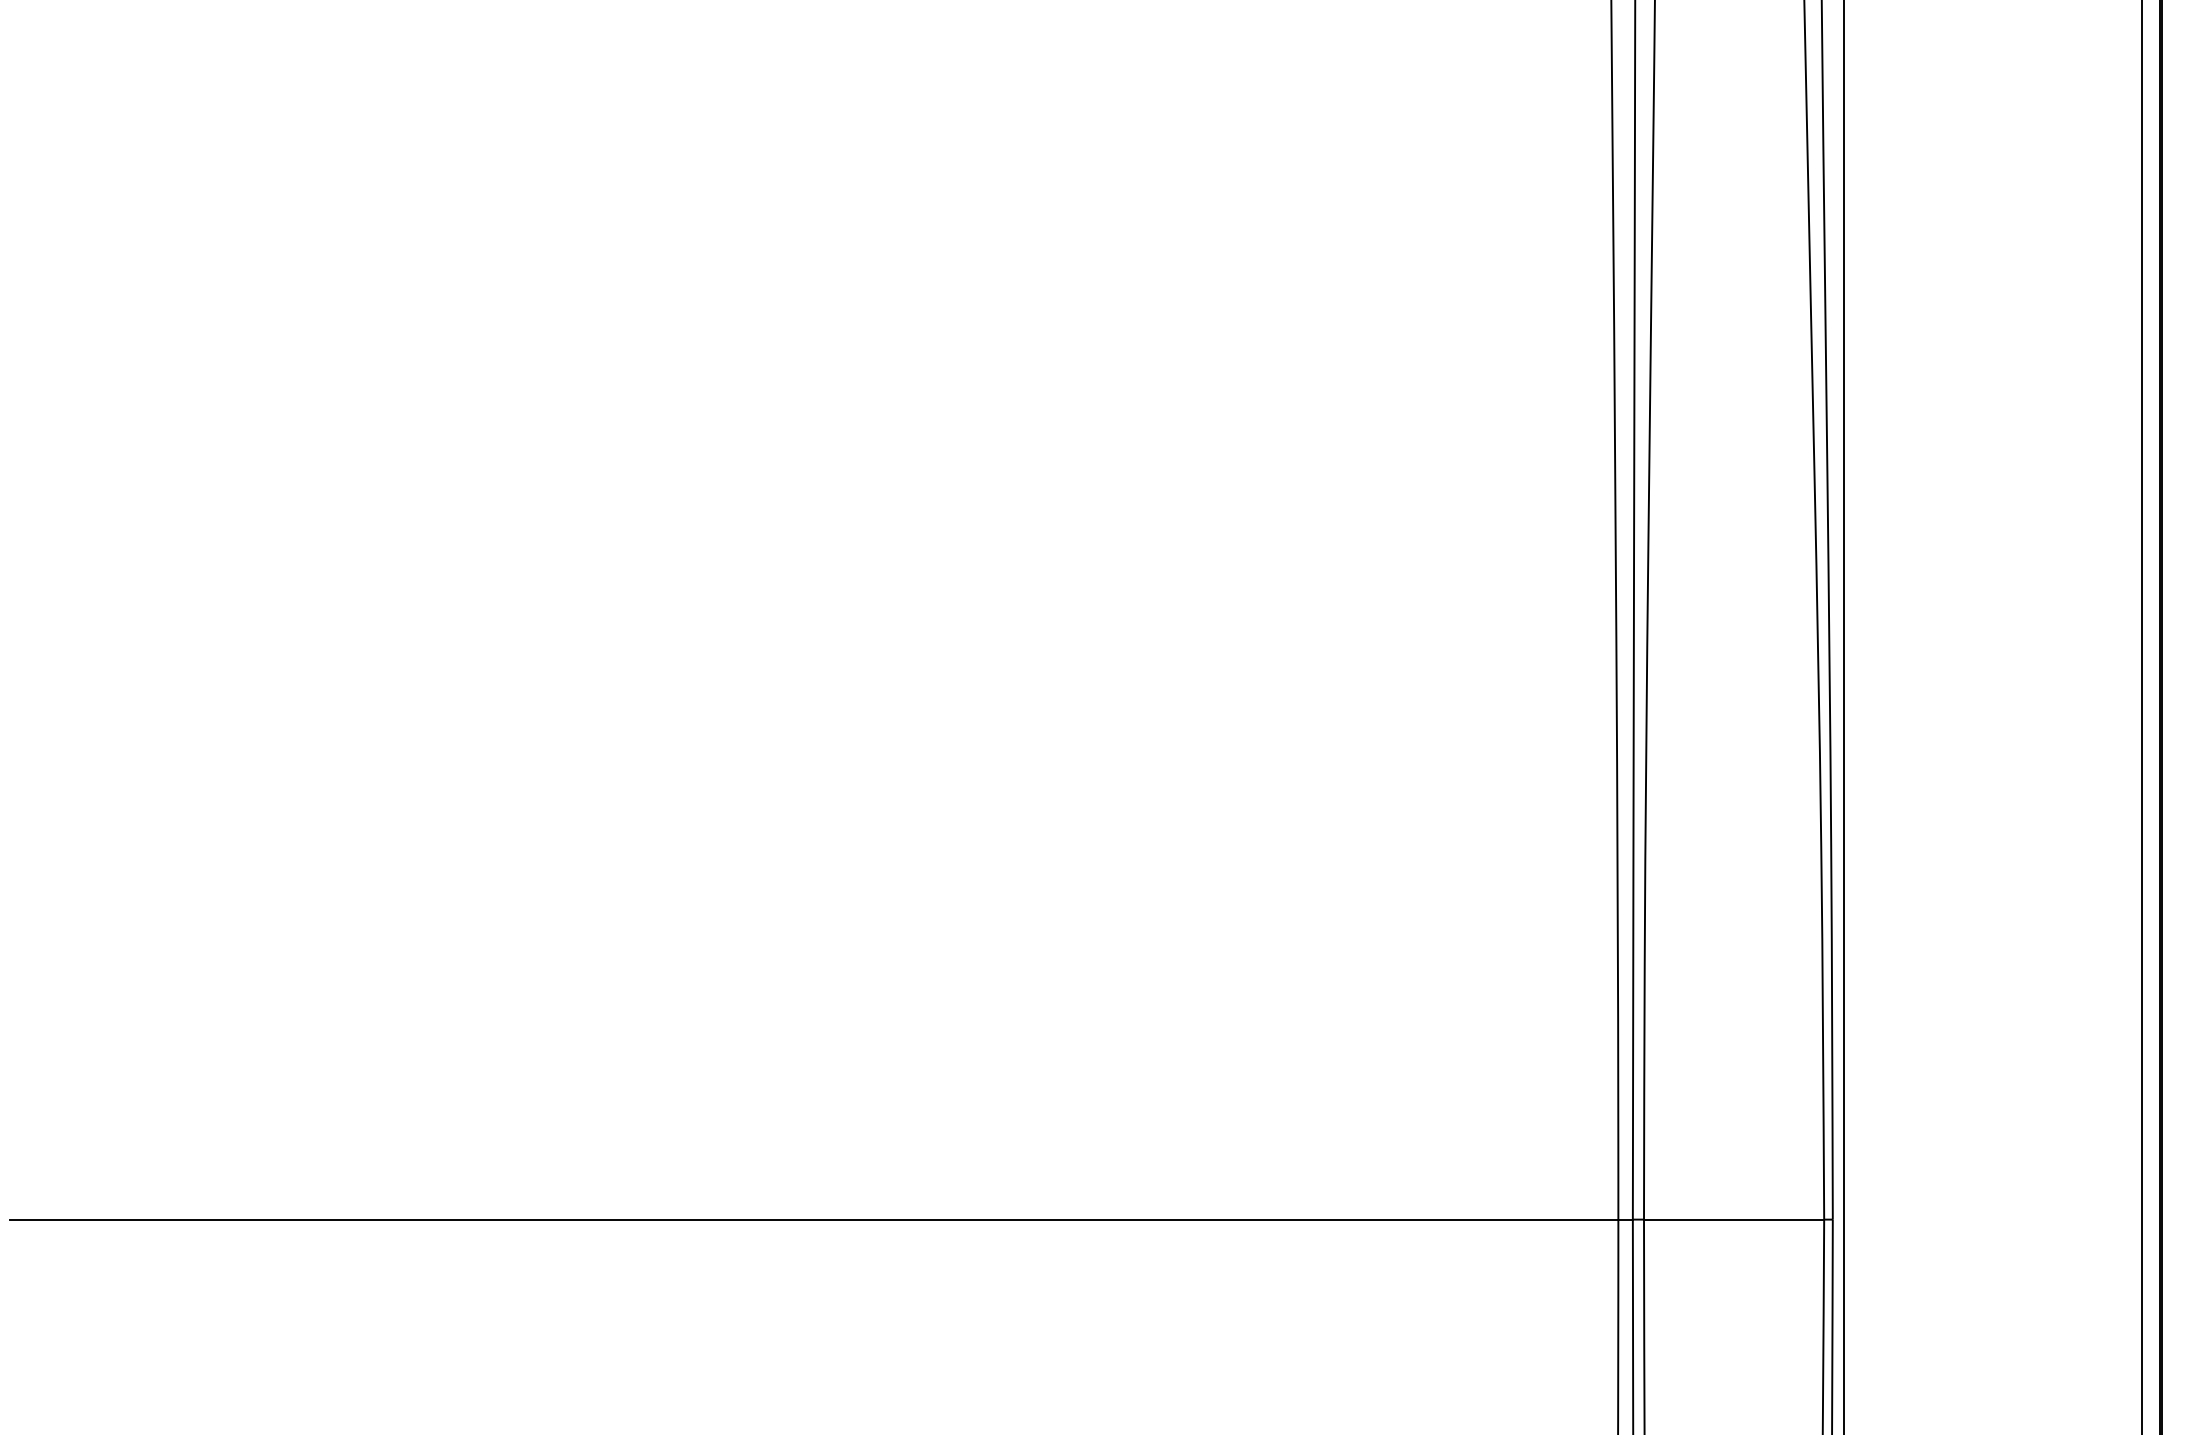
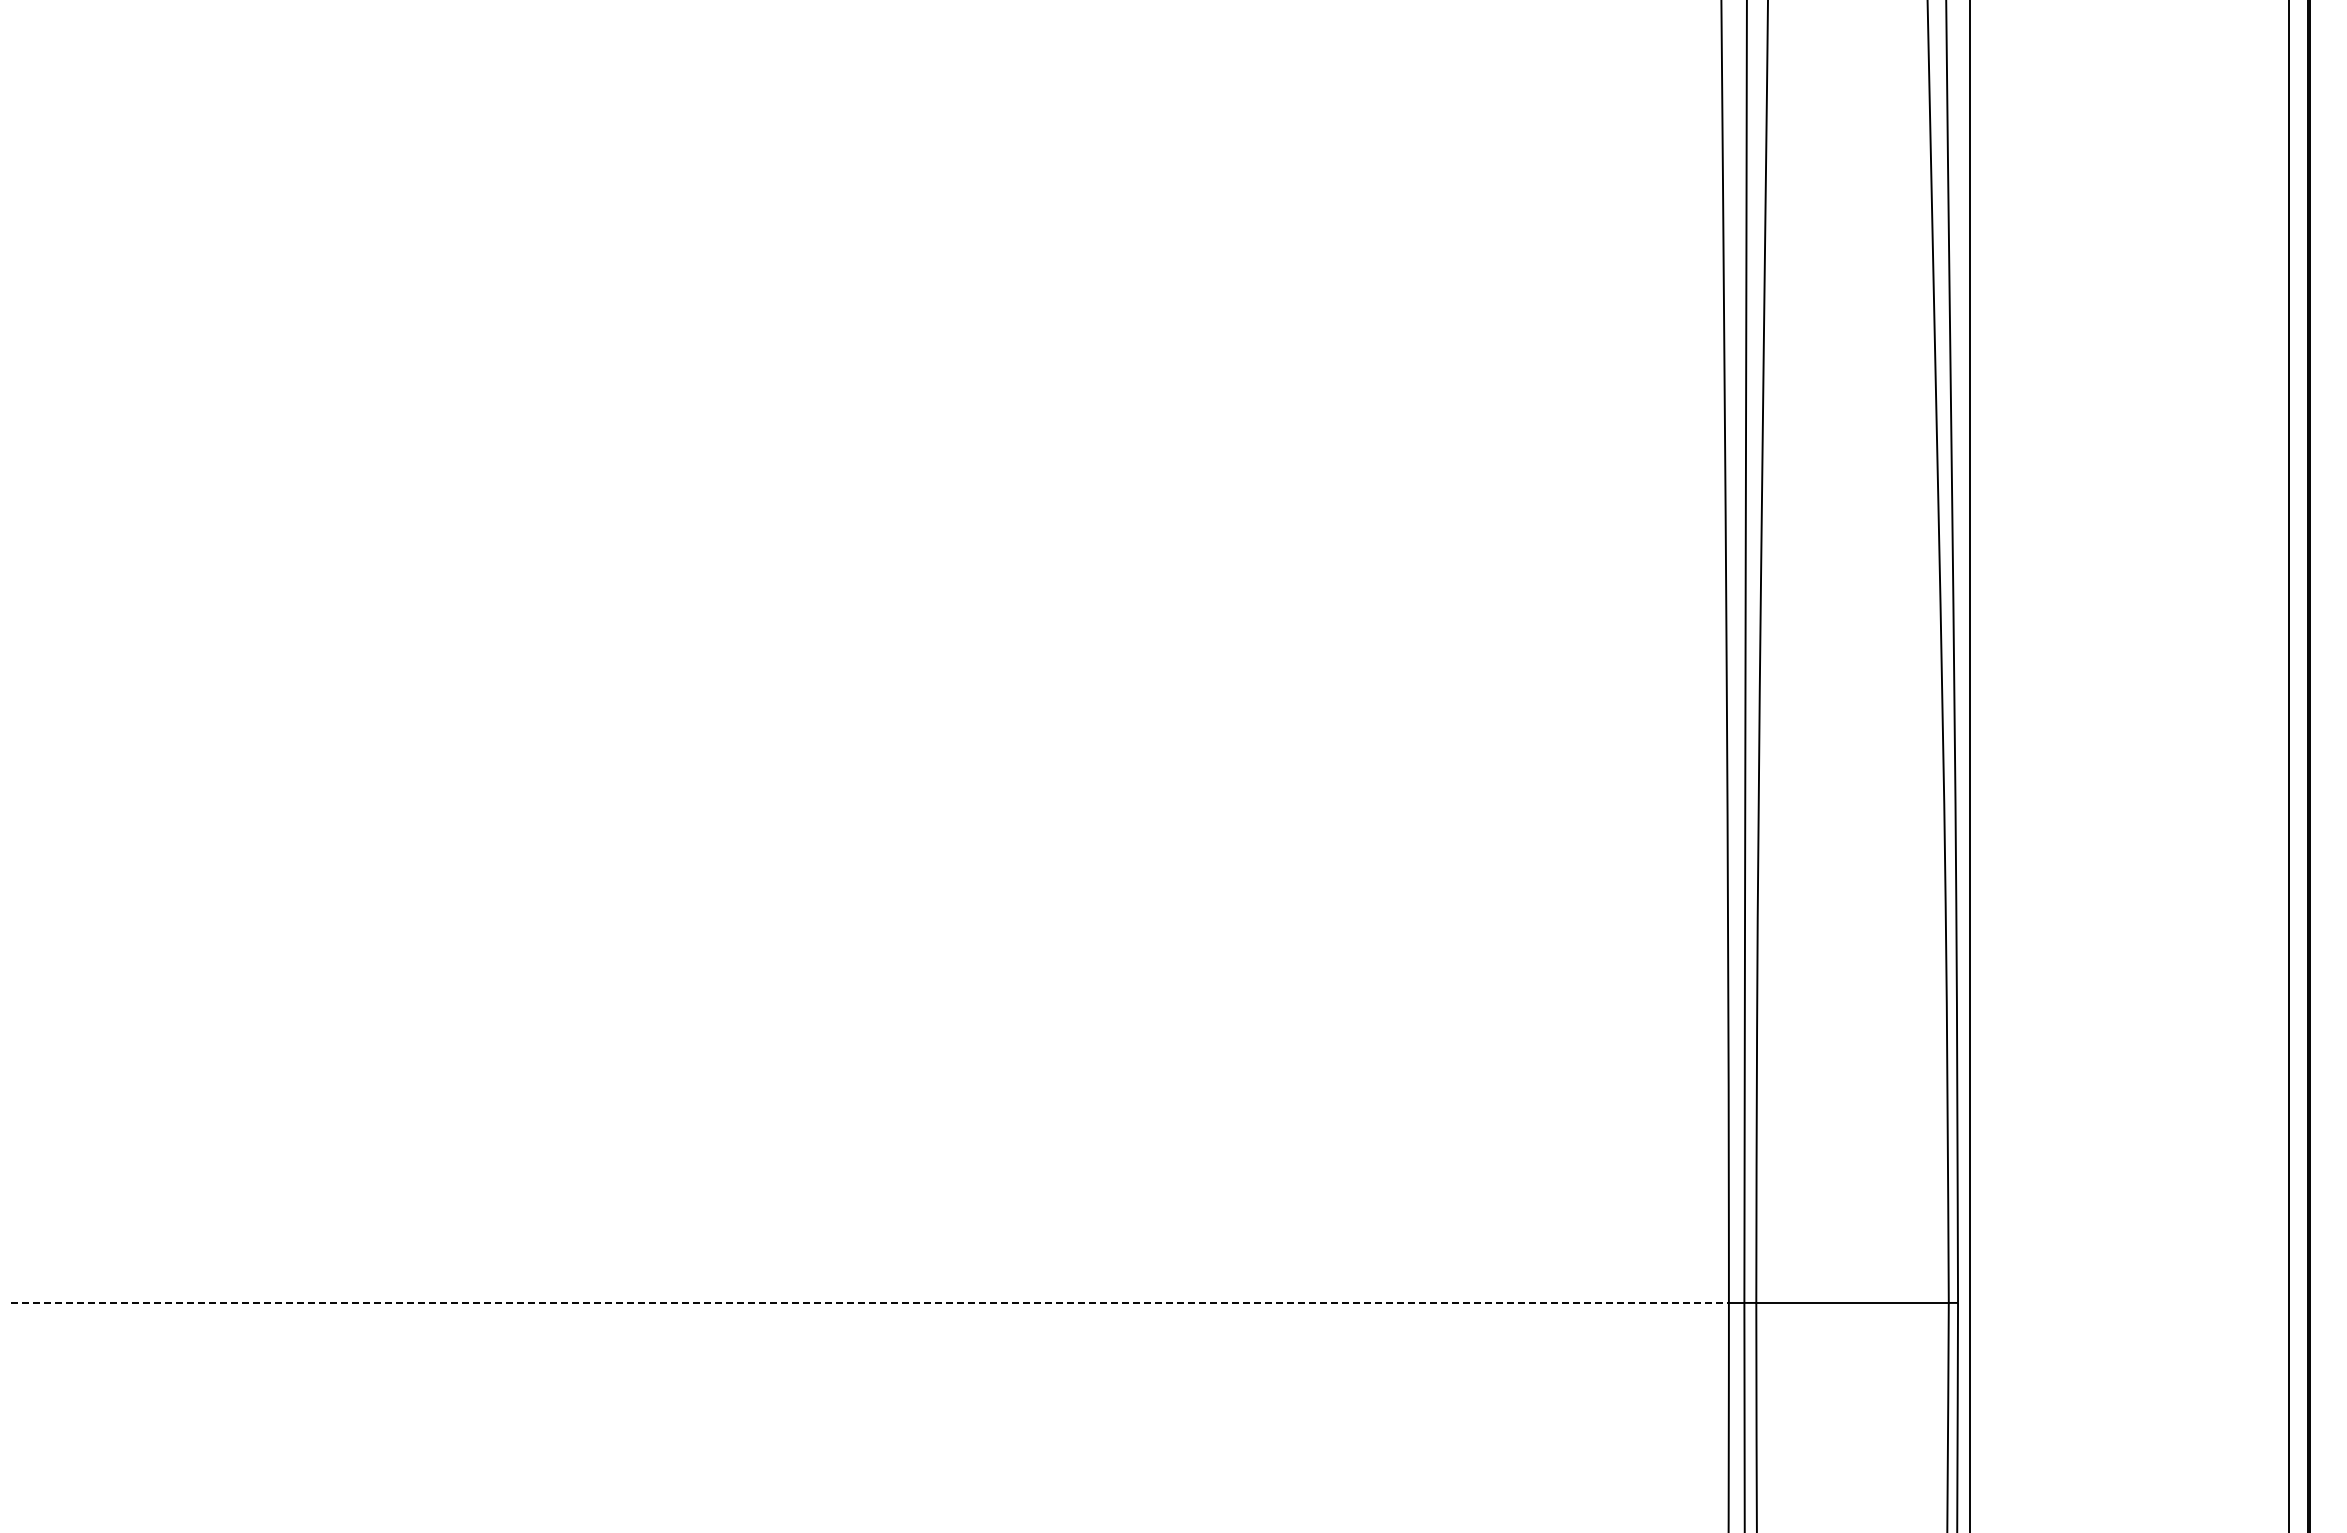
line: (814, 1219) -> (870, 1302), solid -> dashed

